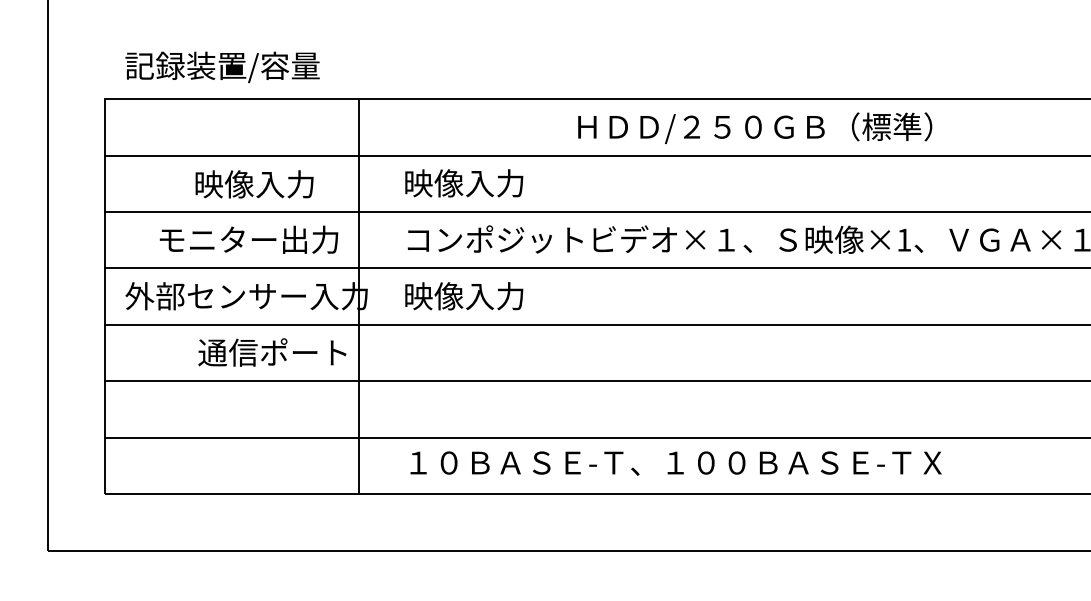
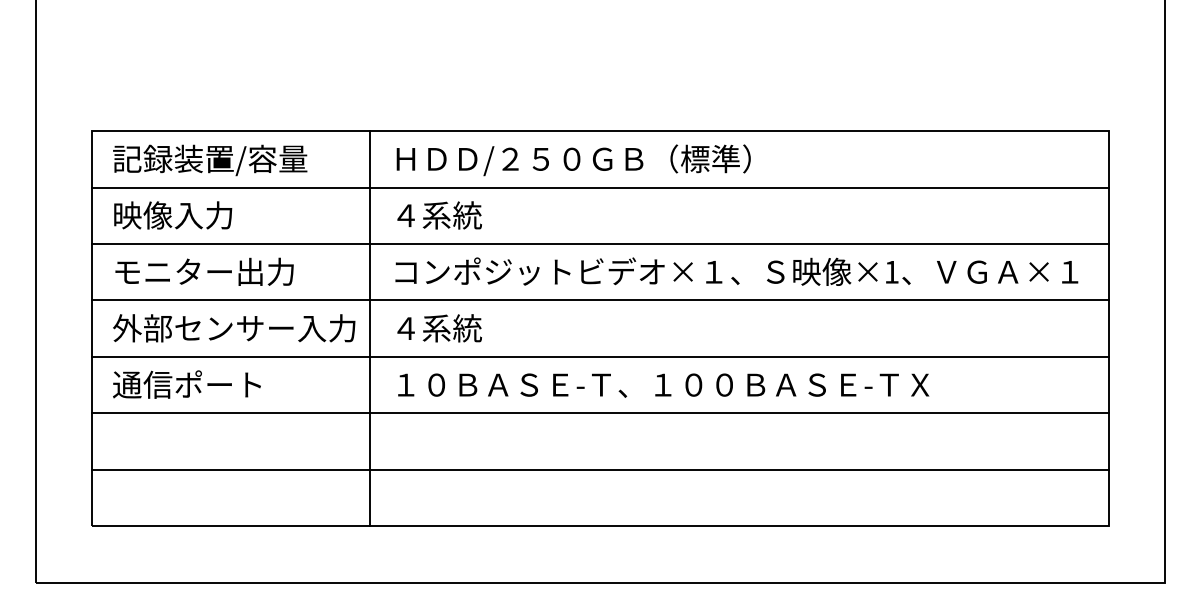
text: (222, 67) -> (210, 160), moved
text: (754, 128) -> (573, 160), moved
text: (463, 183) -> (451, 215), 映像入力 -> ４系統
text: (254, 184) -> (173, 215), moved
text: (248, 239) -> (204, 271), moved
line: (359, 296) -> (370, 328), moved
text: (463, 296) -> (451, 328), 映像入力 -> ４系統
text: (271, 352) -> (186, 384), moved
text: (675, 463) -> (663, 385), moved

